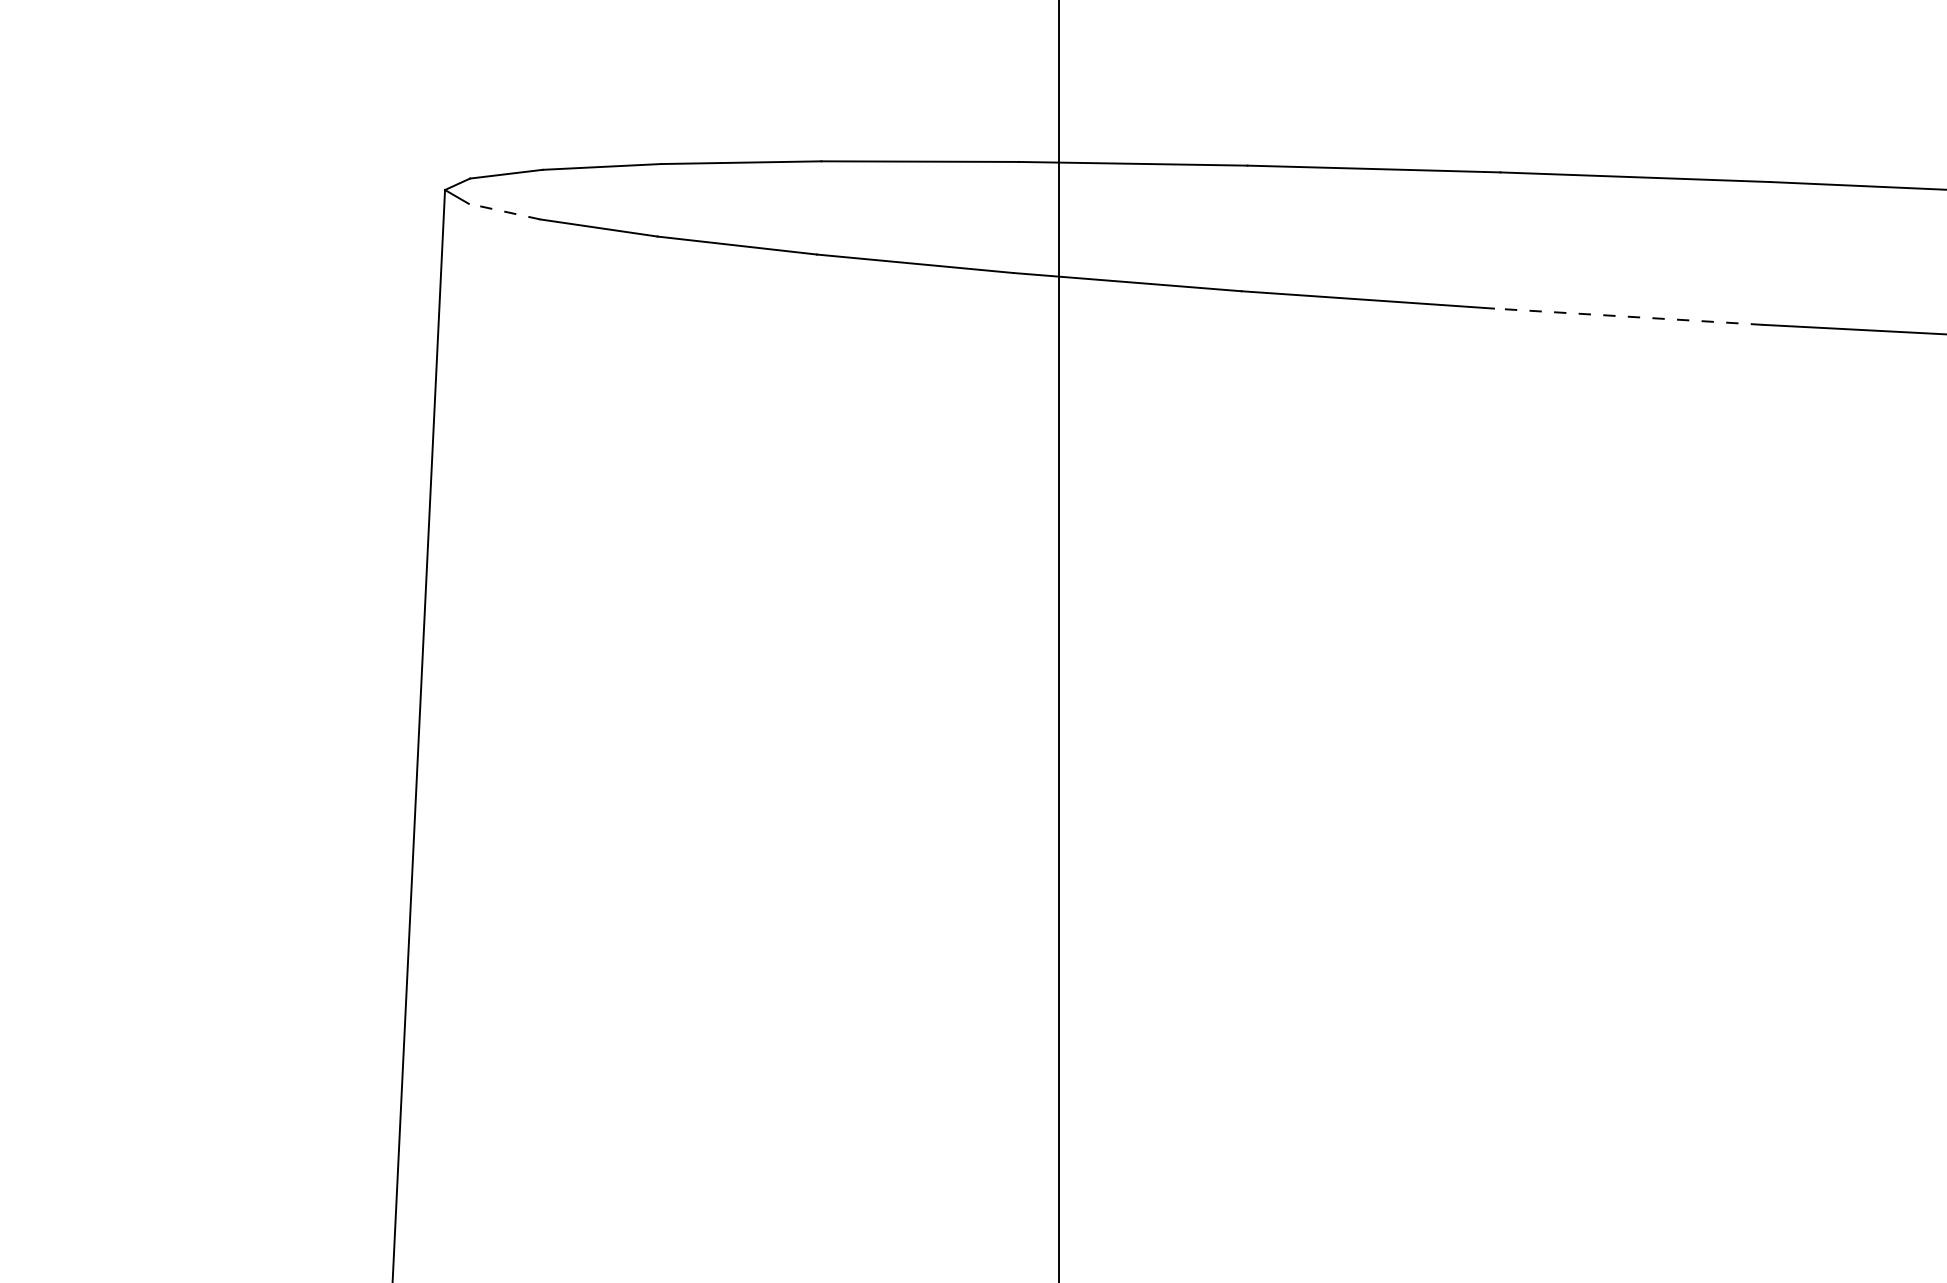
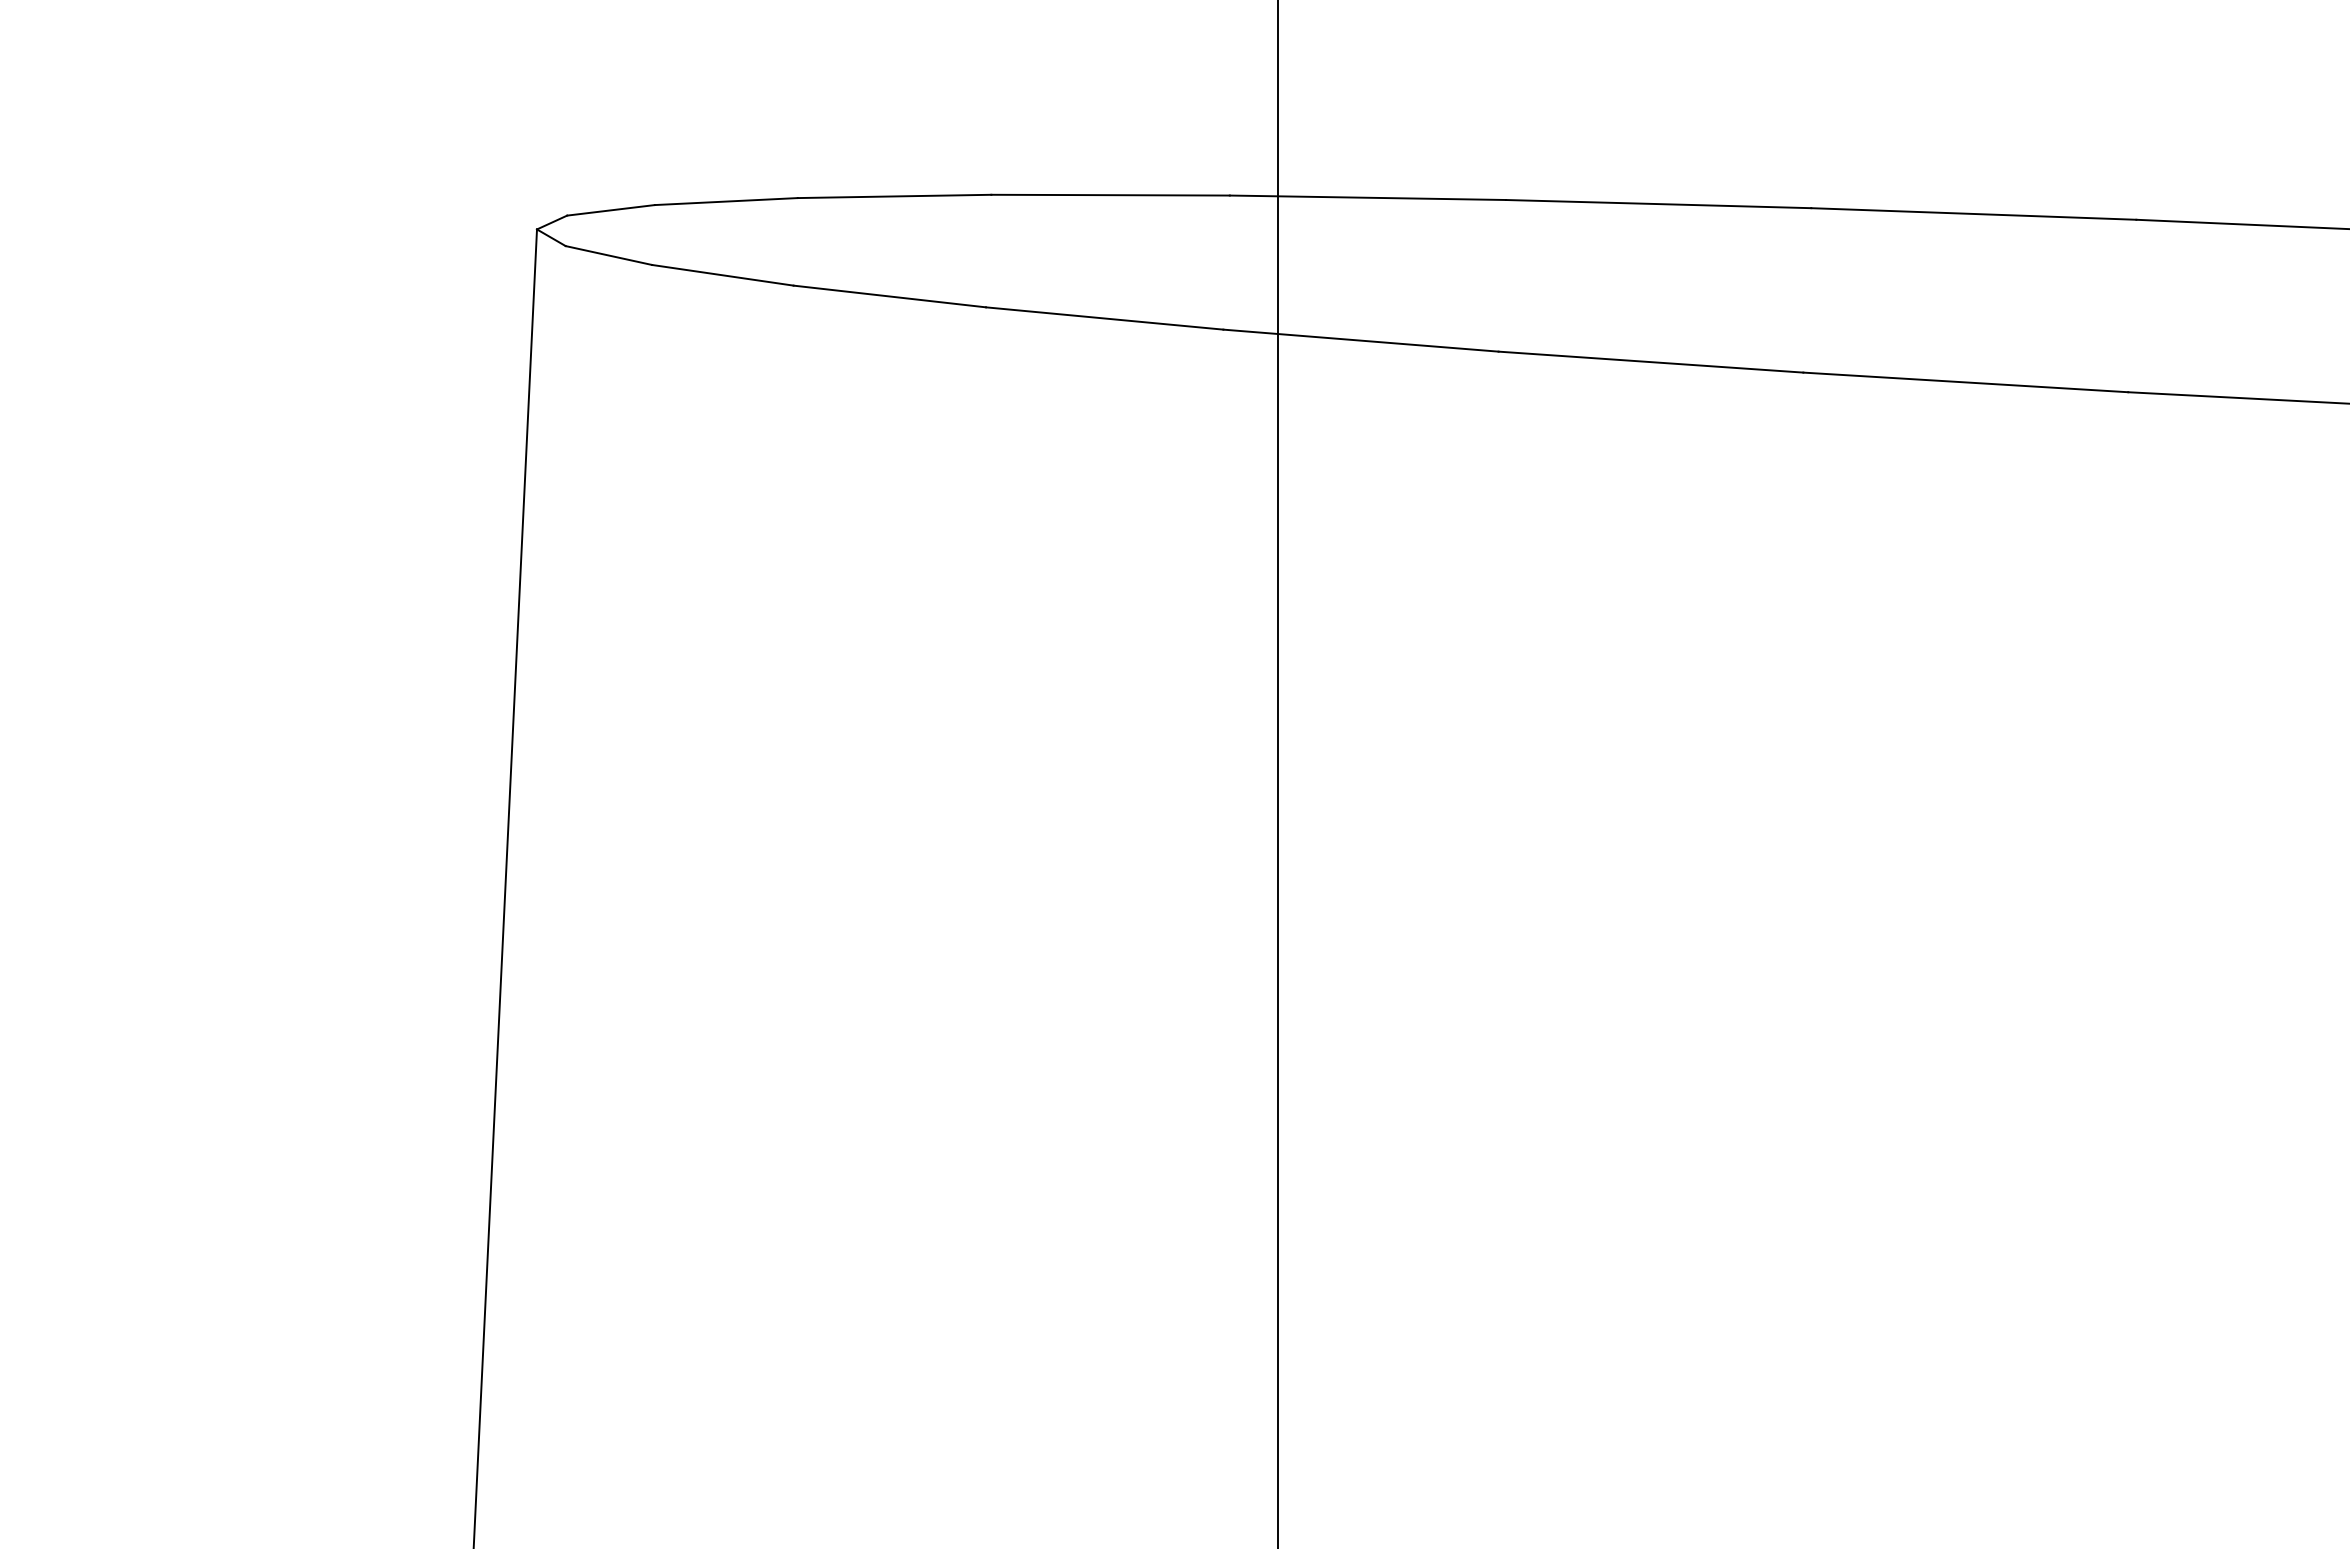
line: (504, 211) -> (608, 255), dashed -> solid
line: (1628, 316) -> (1965, 382), dashed -> solid

